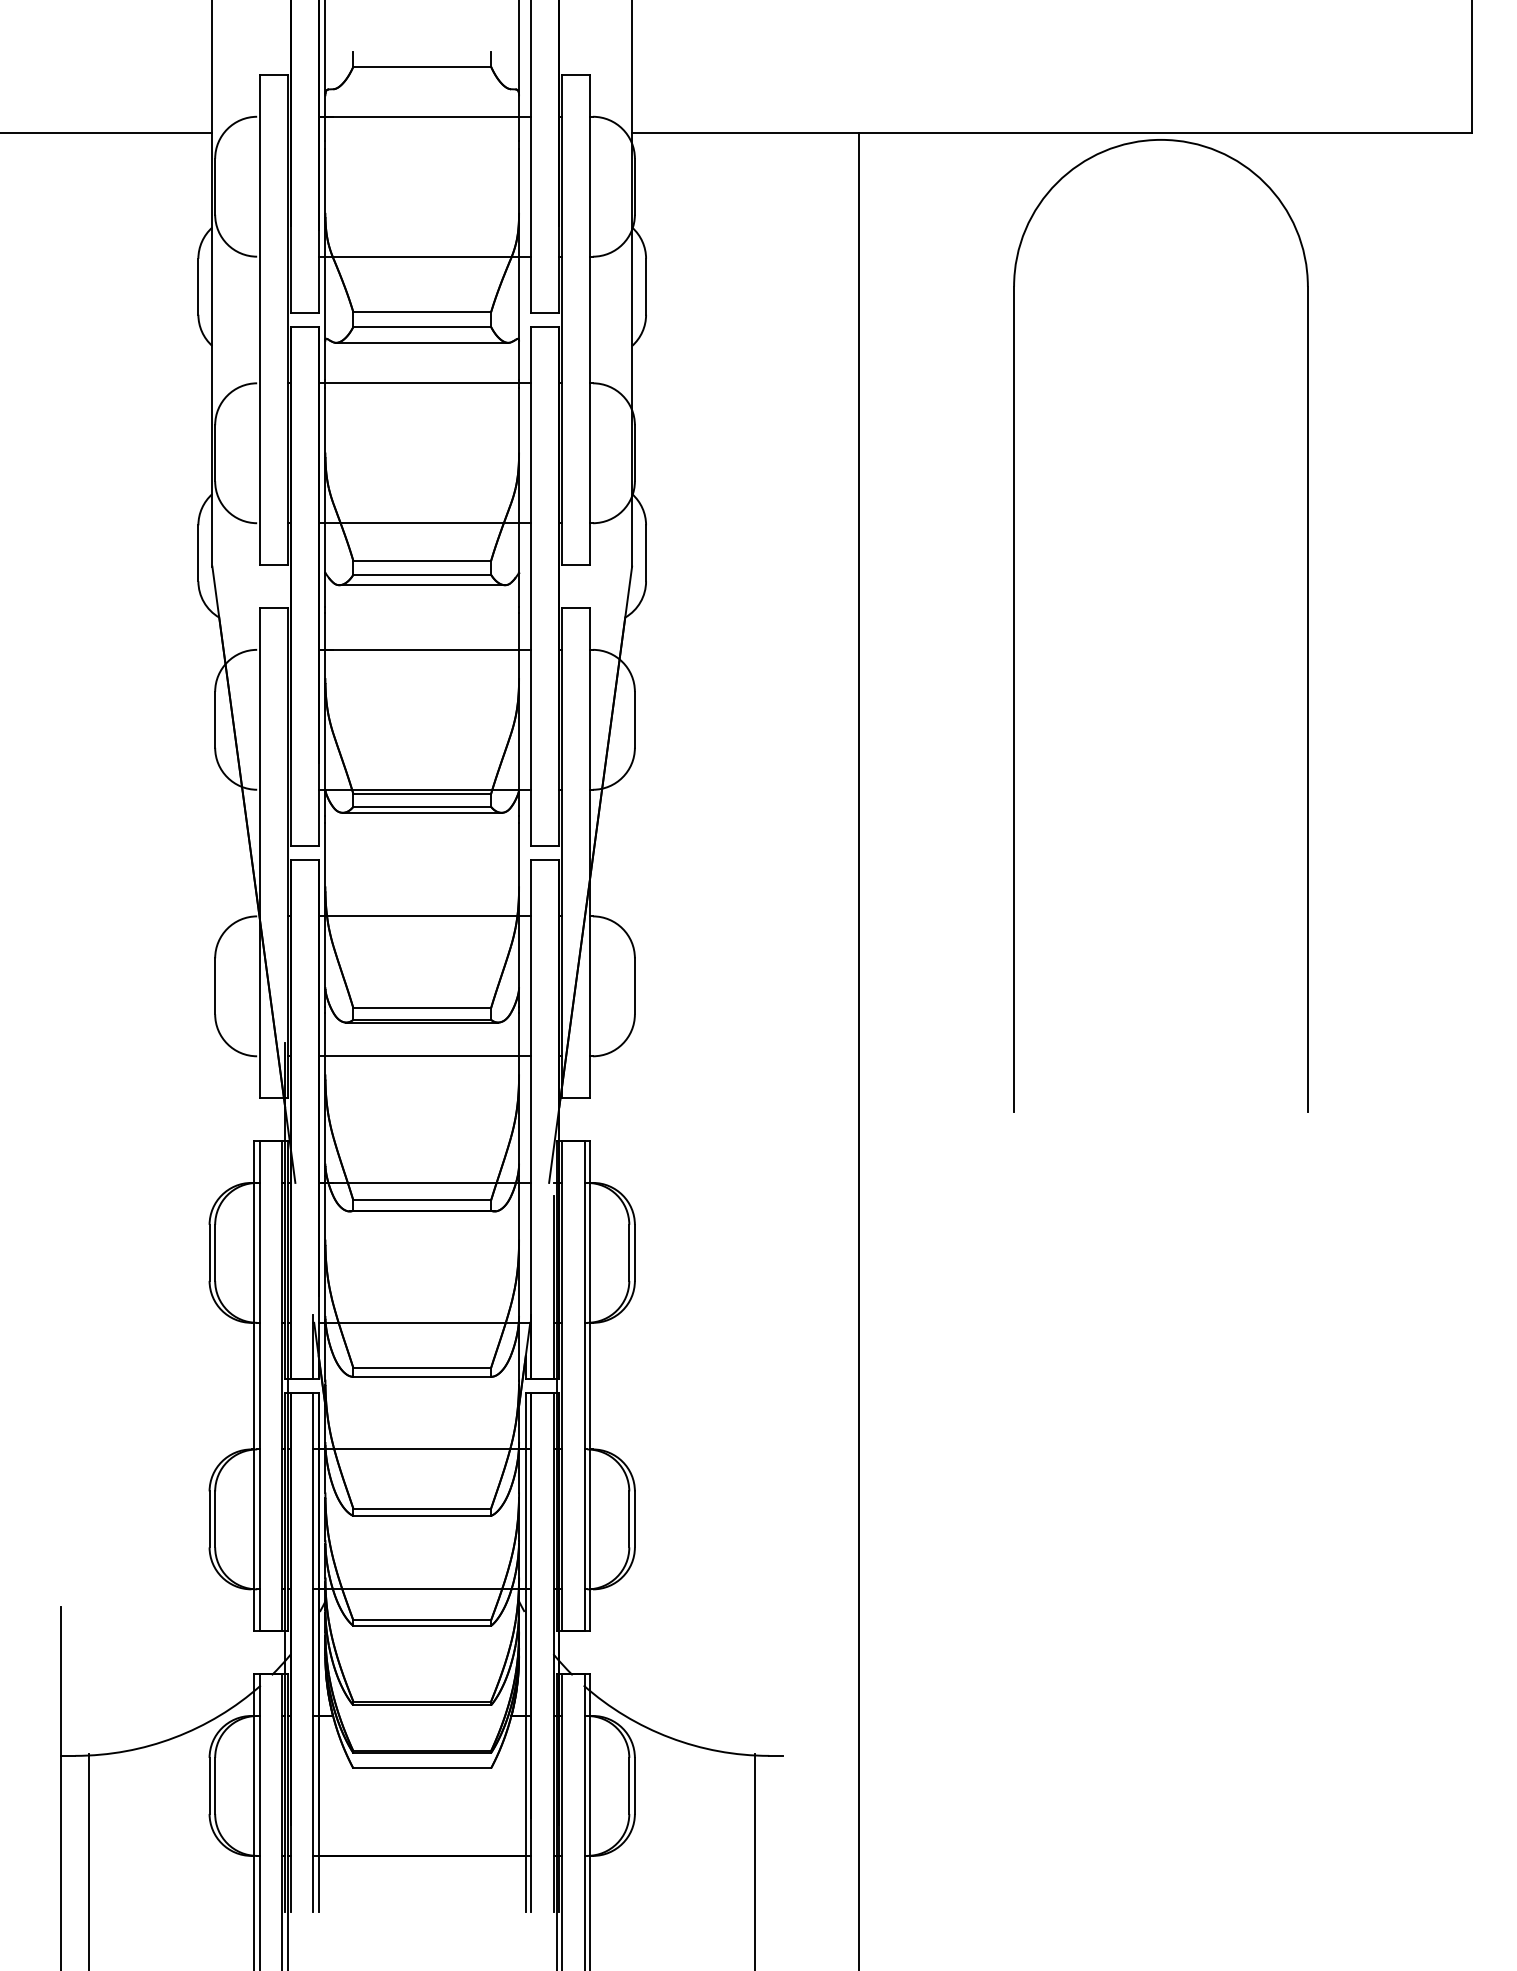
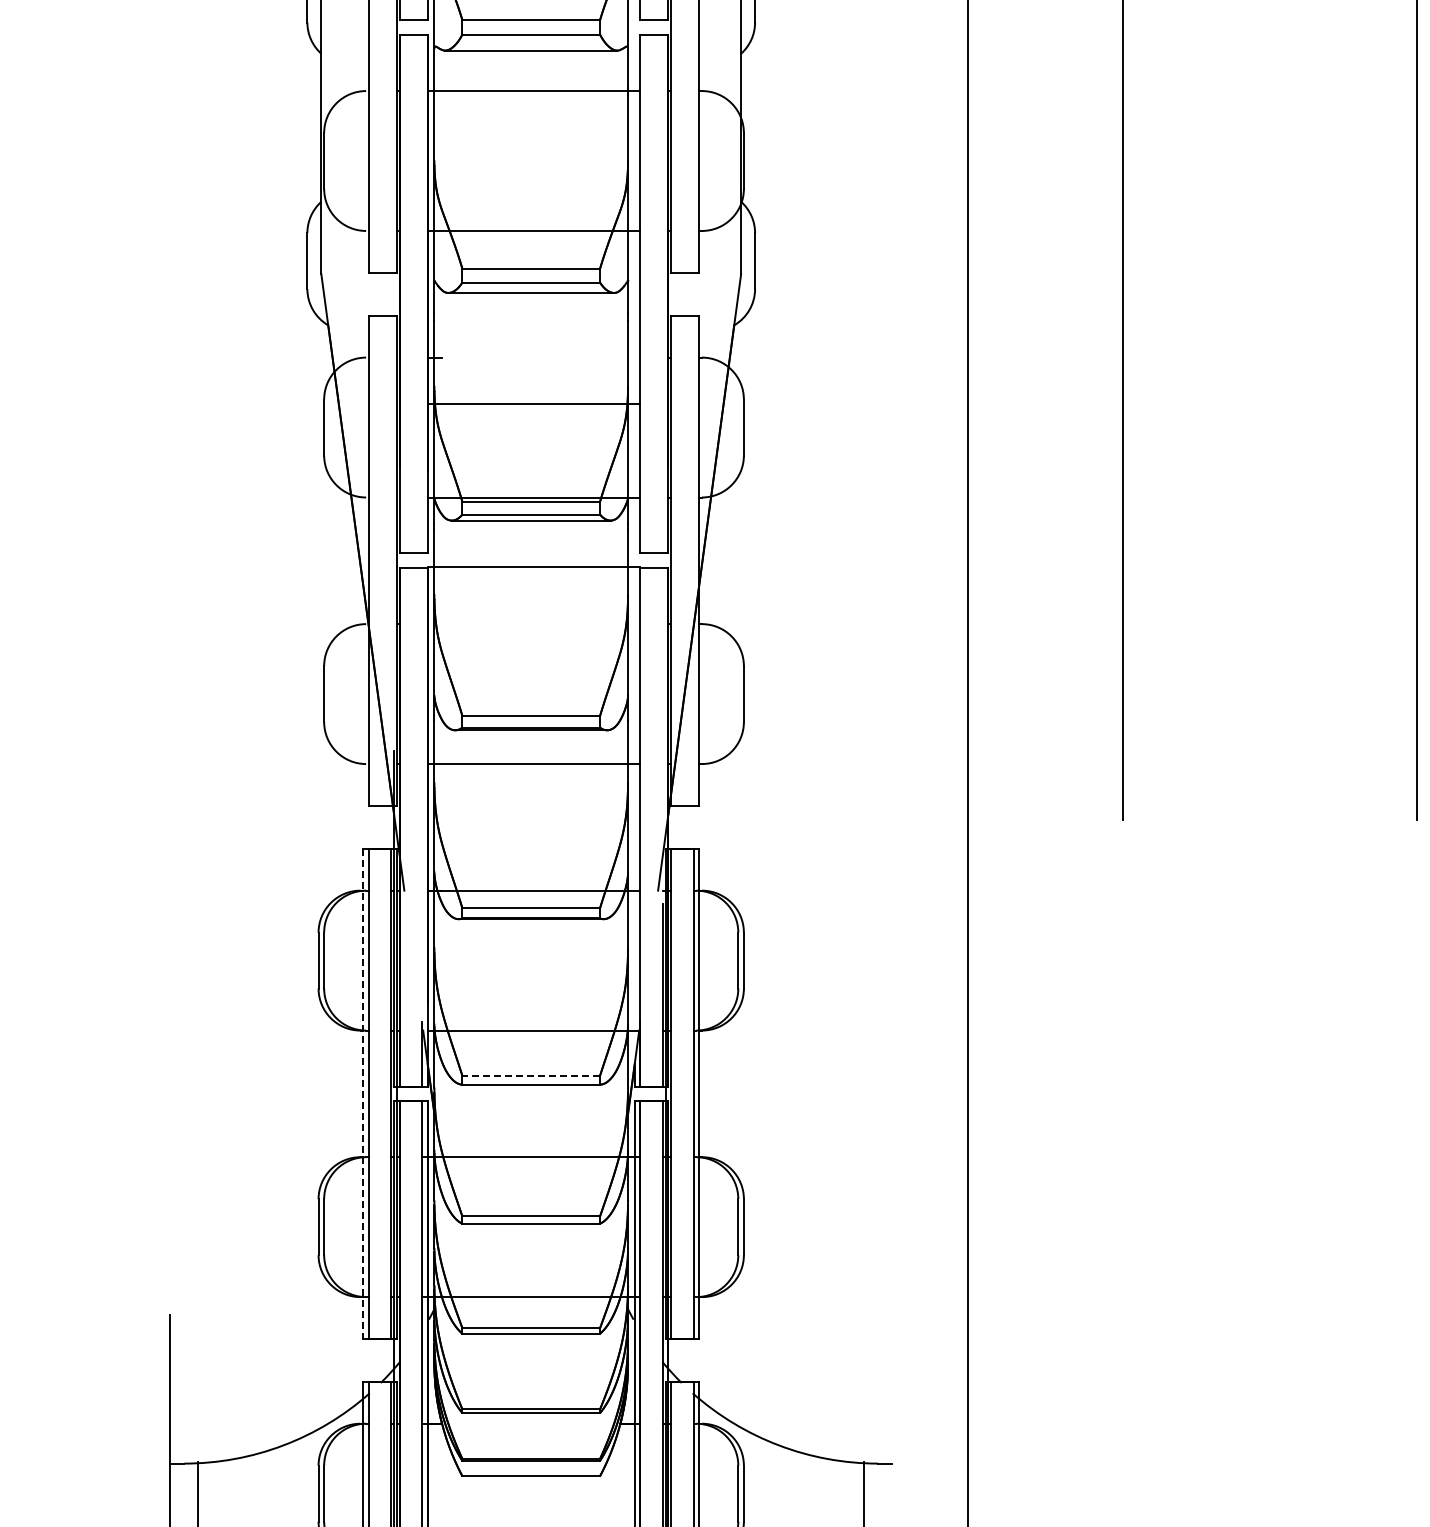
line: (424, 649) -> (533, 403), moved
line: (424, 916) -> (533, 567), moved
line: (422, 1368) -> (531, 1076), solid -> dashed
line: (254, 1386) -> (363, 1094), solid -> dashed

